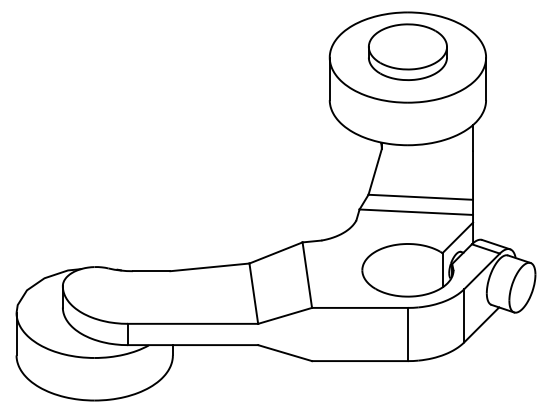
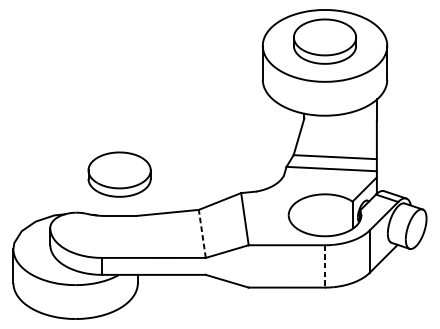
part: (149, 218) -> (119, 174), added
line: (253, 293) -> (202, 233), solid -> dashed
line: (407, 334) -> (324, 266), solid -> dashed

